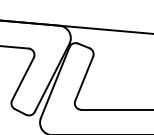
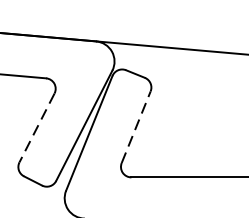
line: (84, 78) -> (136, 126), solid -> dashed
line: (22, 79) -> (36, 128), solid -> dashed

